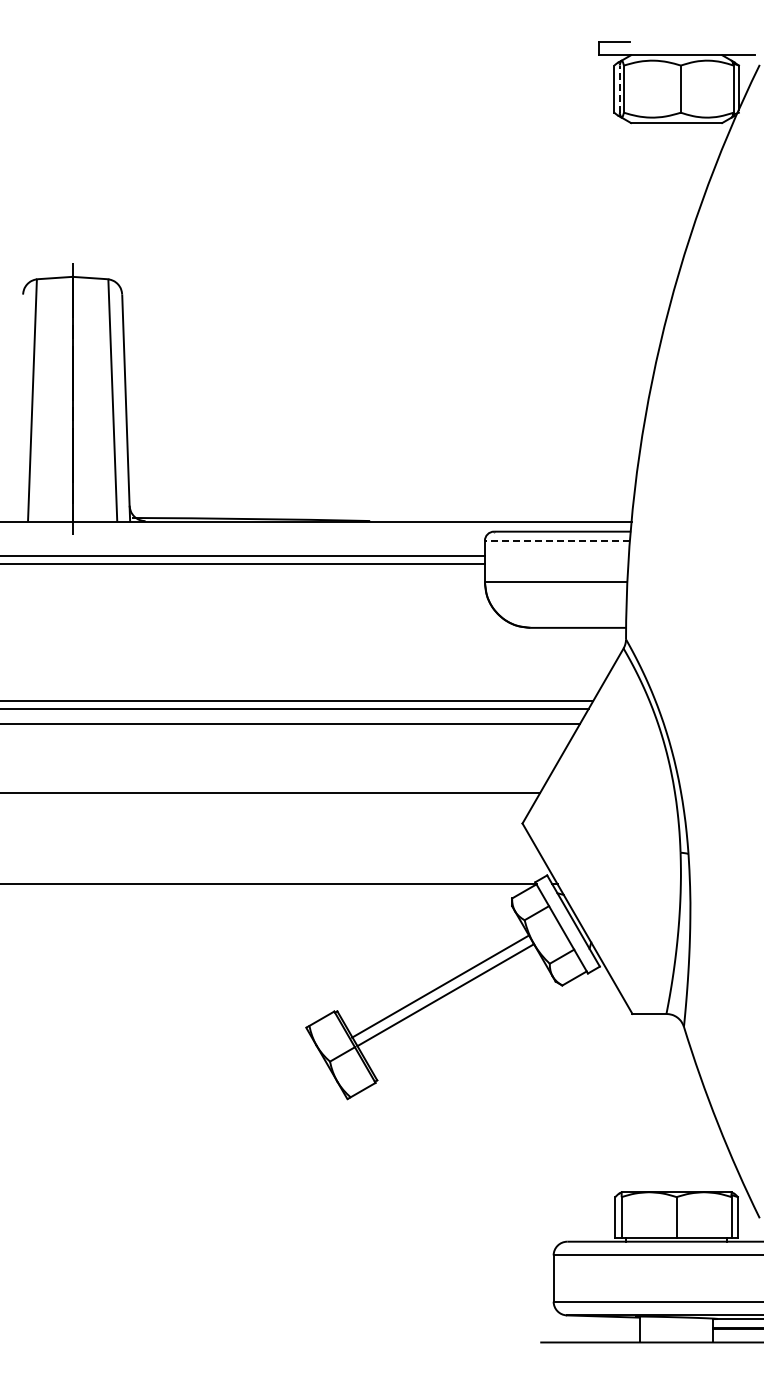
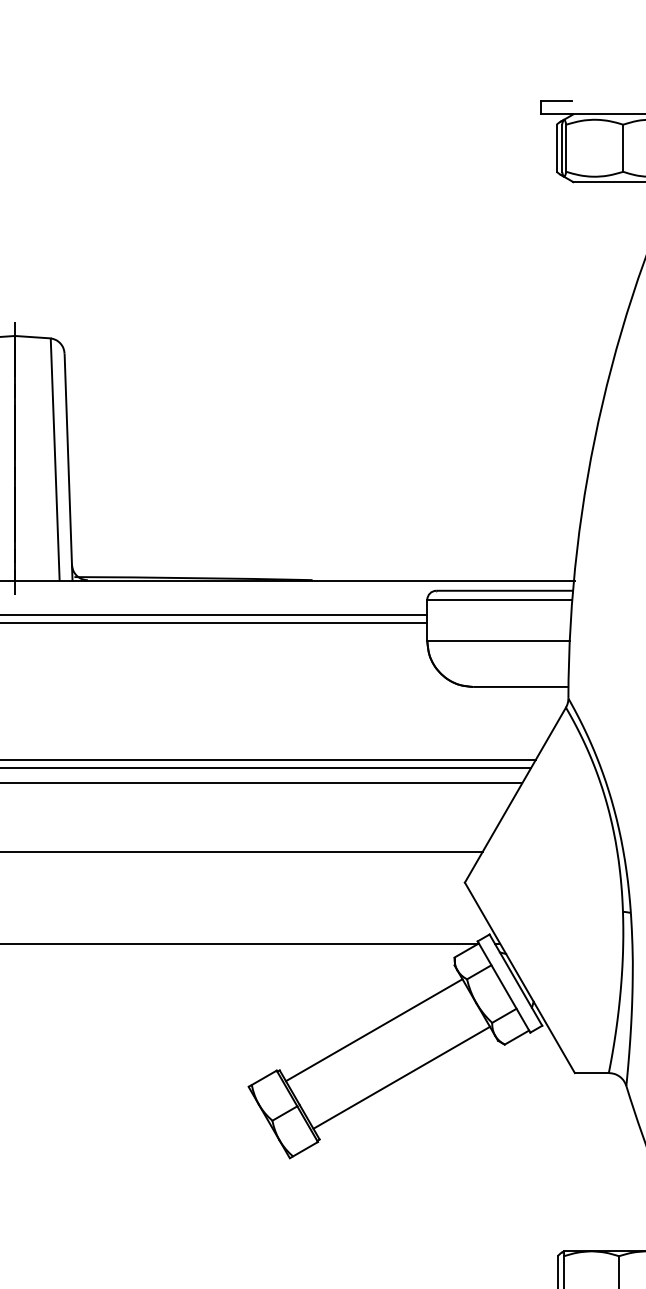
line: (619, 89) -> (561, 148), dashed -> solid
line: (556, 540) -> (498, 599), dashed -> solid
line: (440, 986) -> (401, 1077), moved
line: (445, 995) -> (373, 1030), moved

